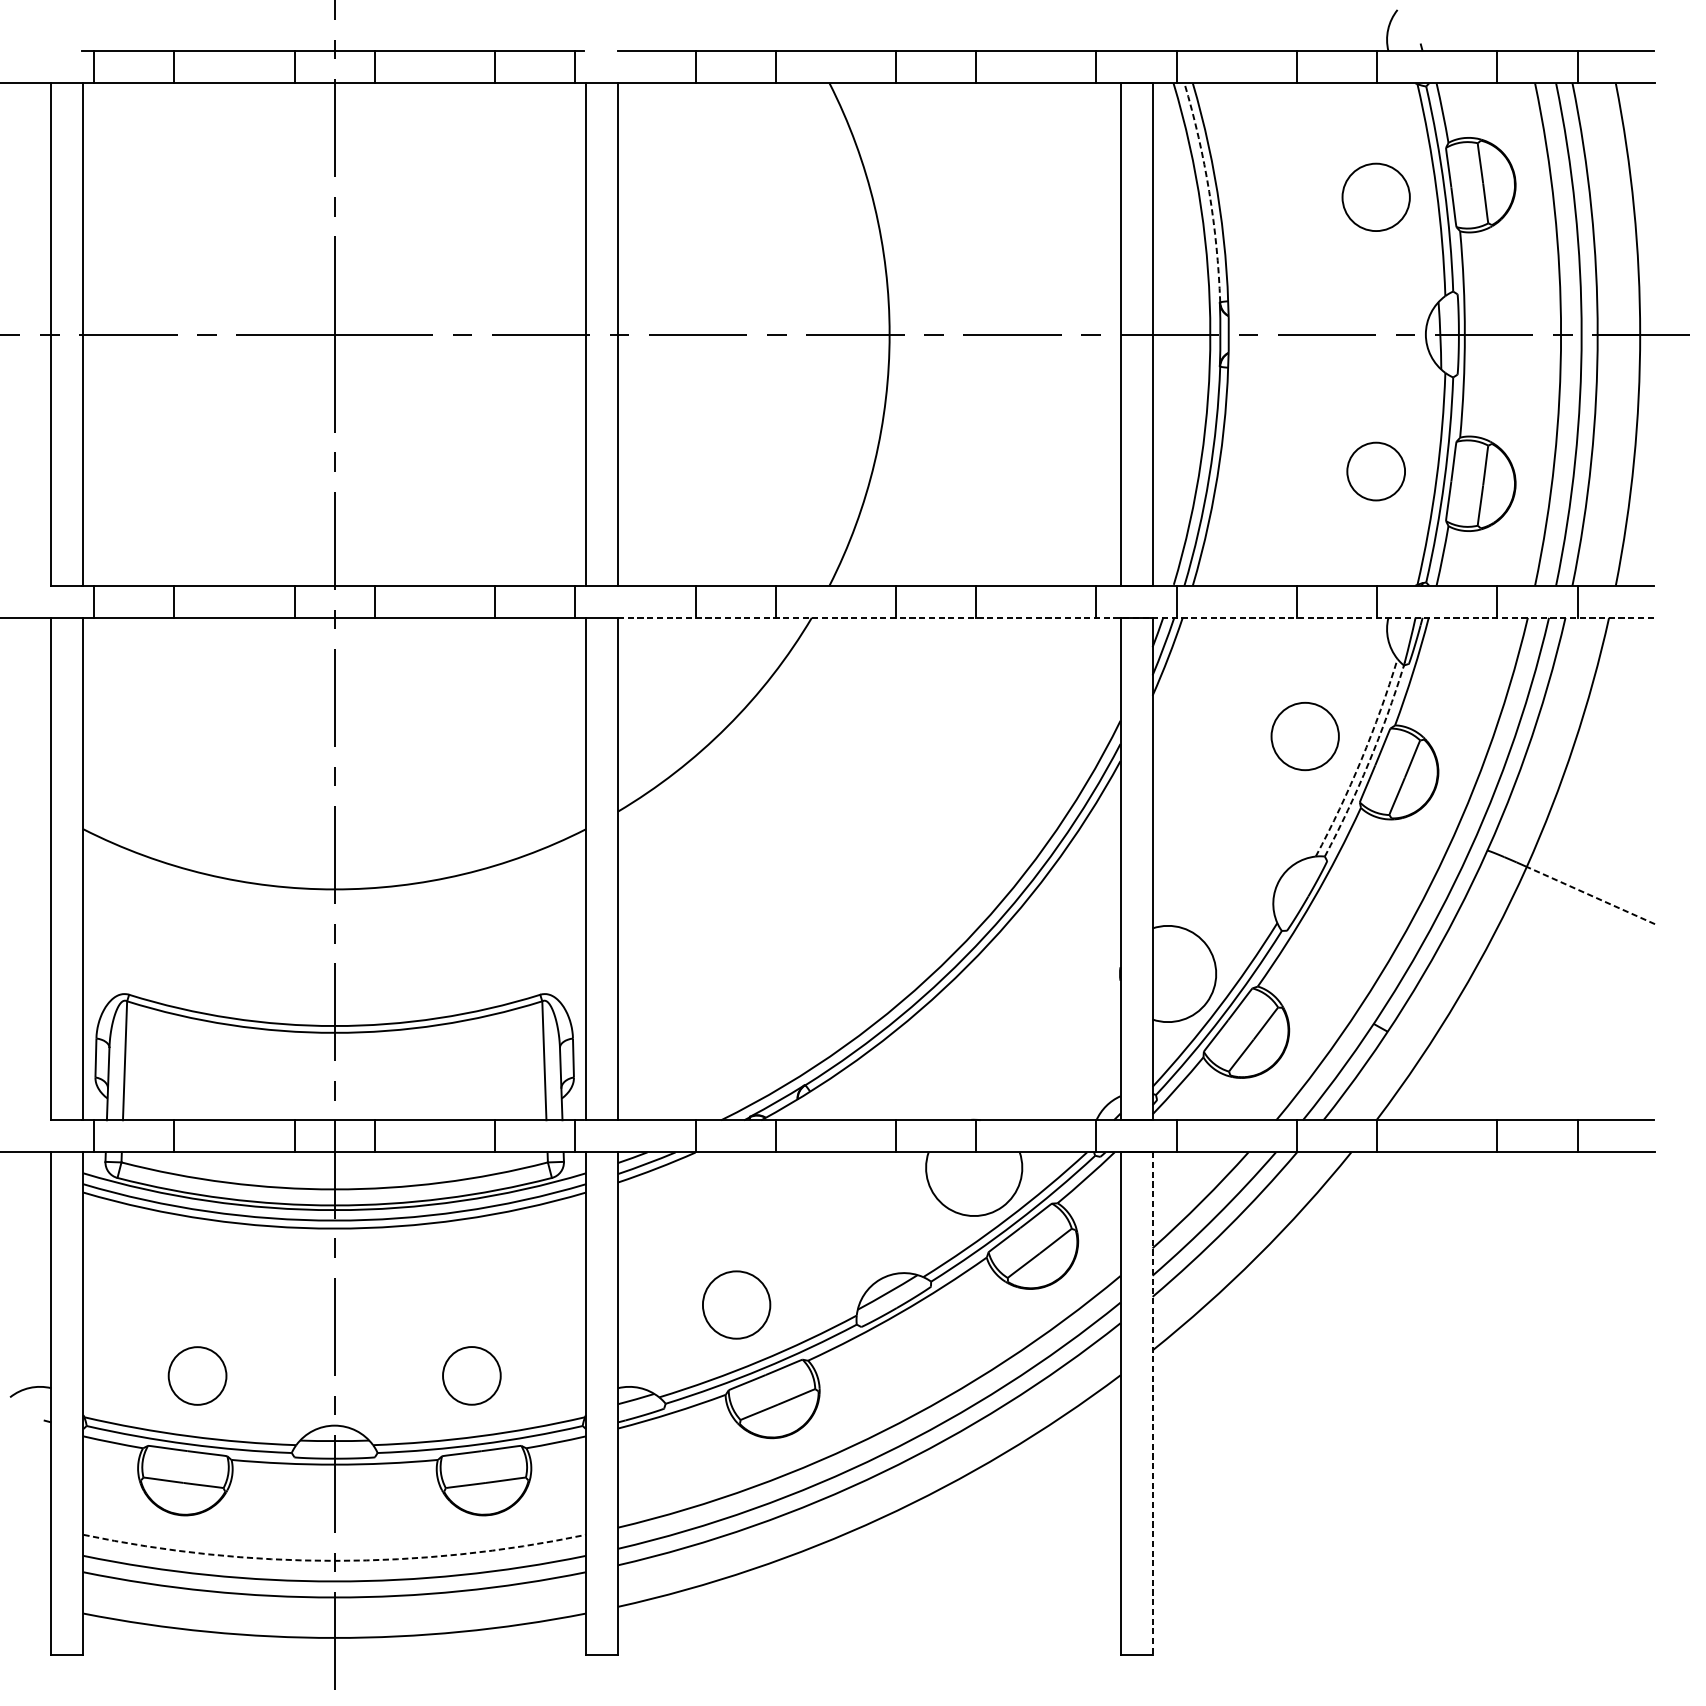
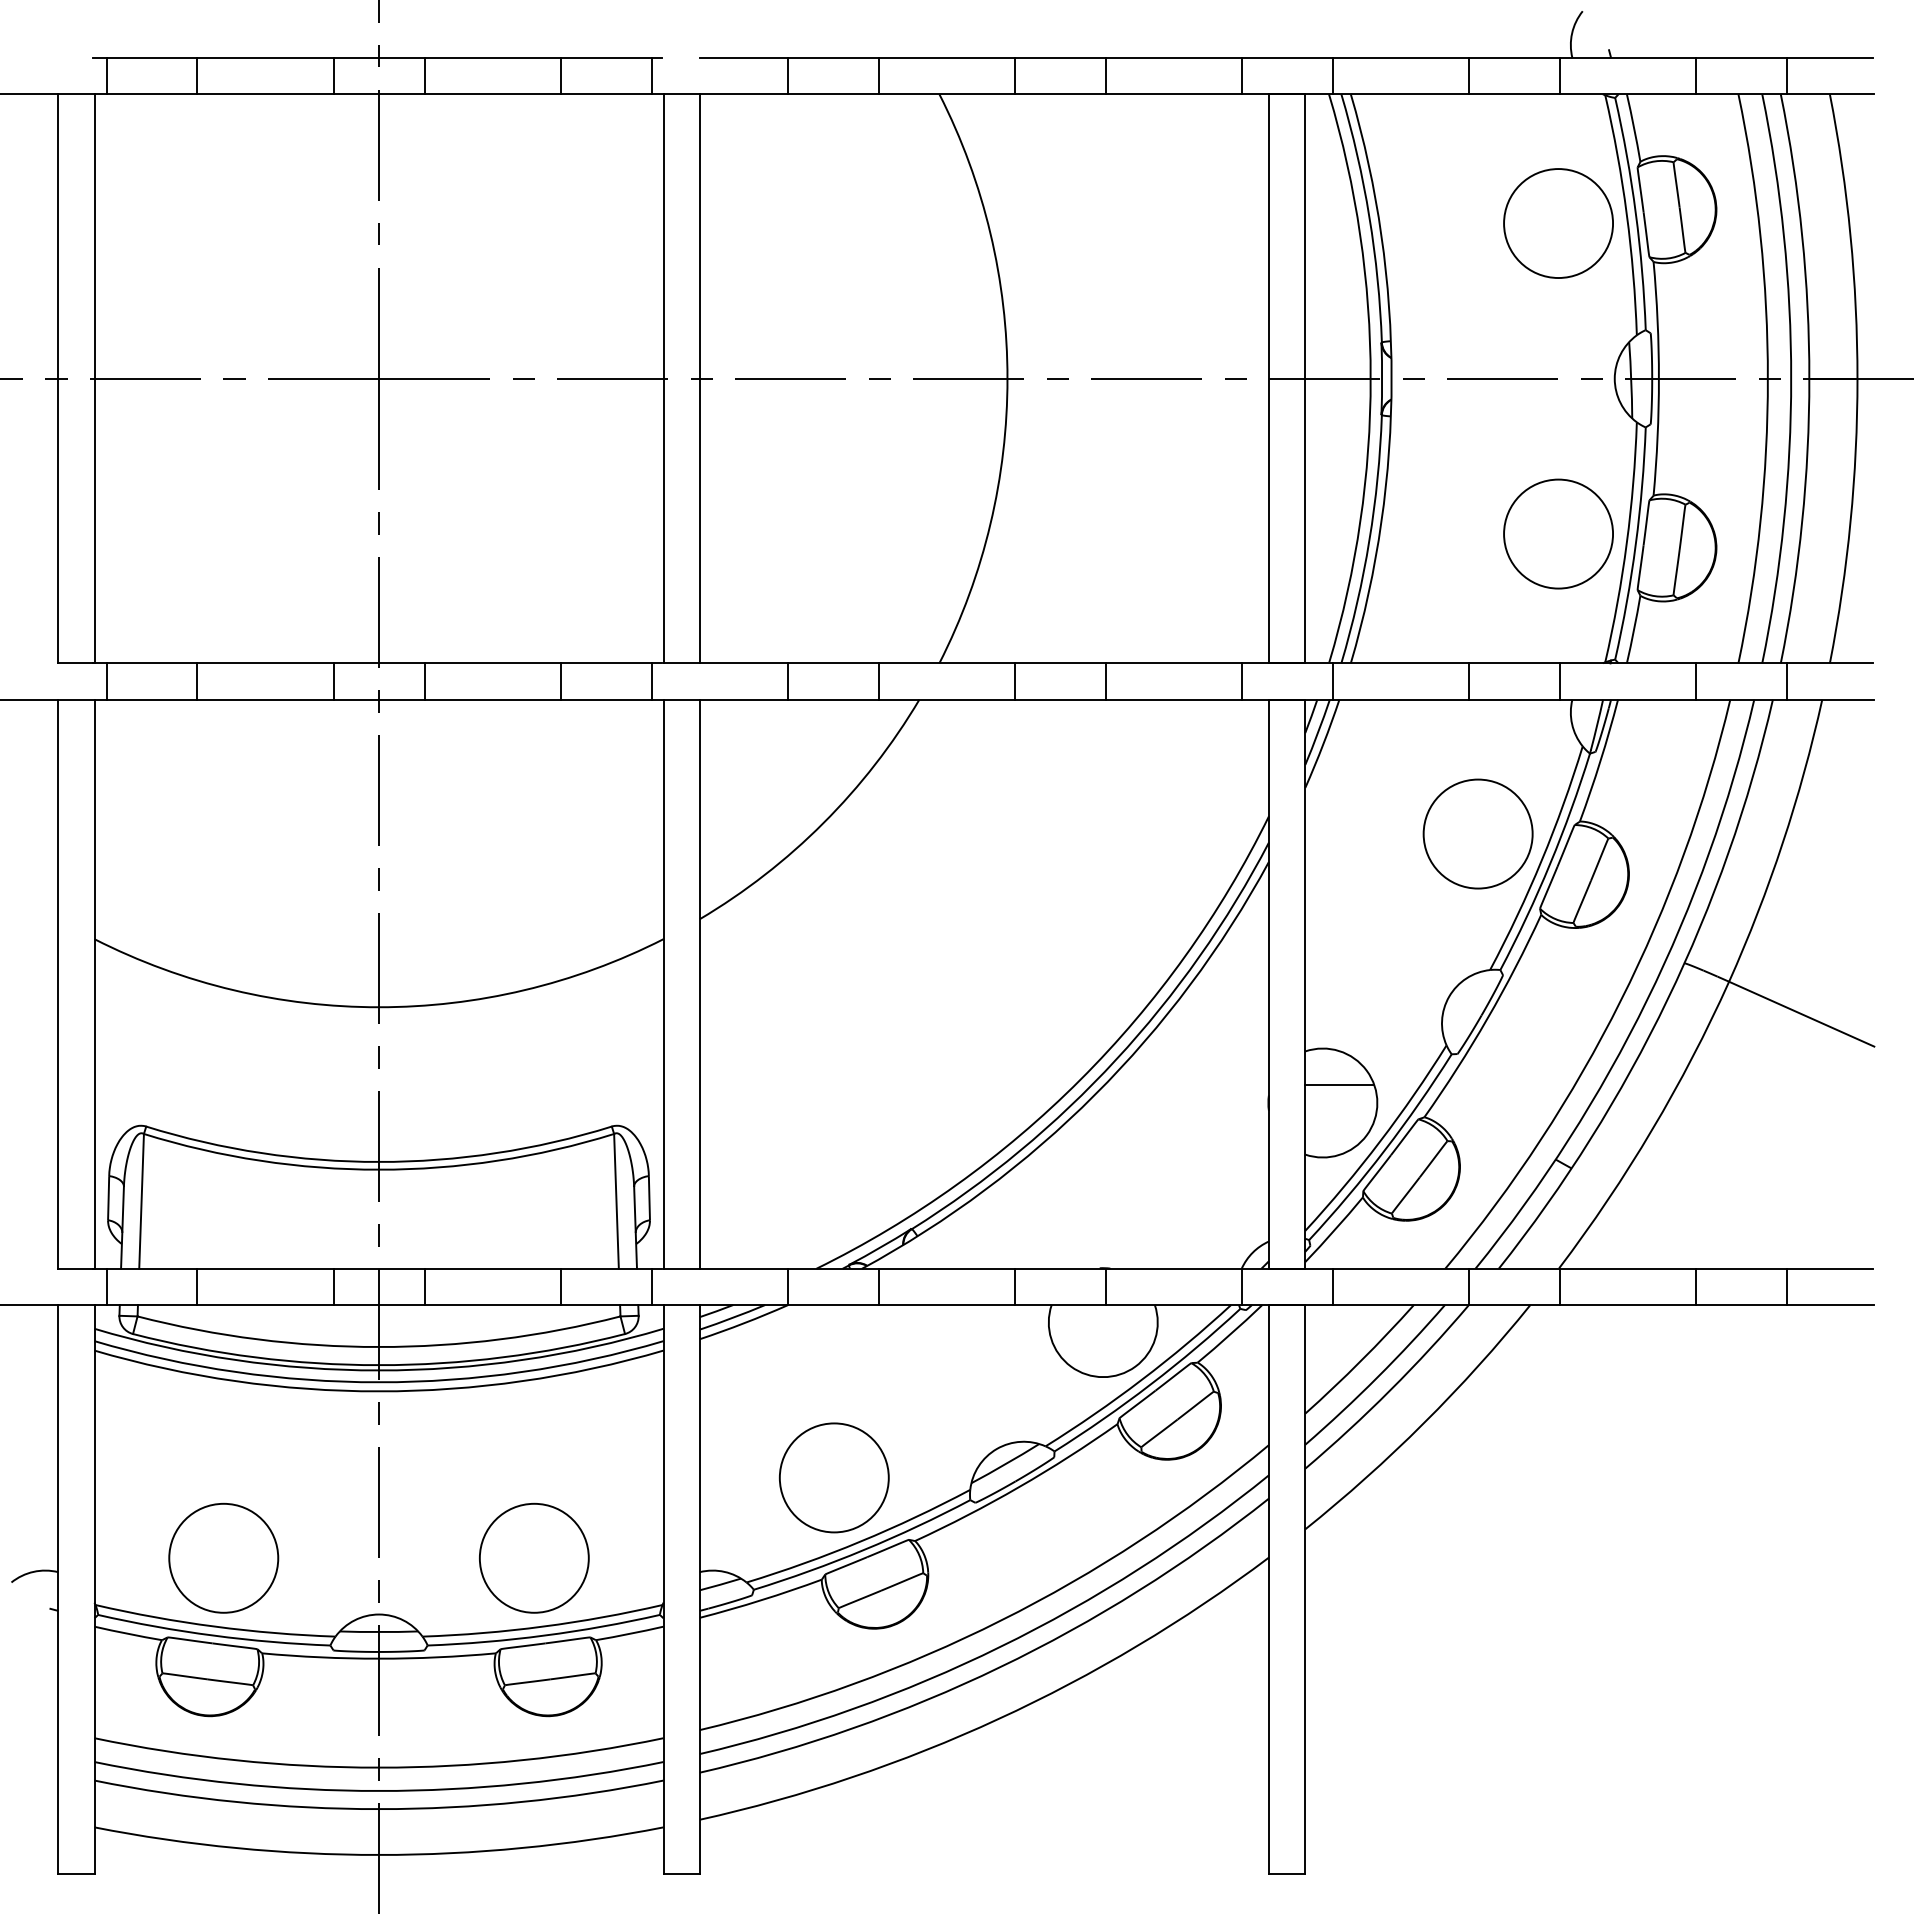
arc: (1209, 192) -> (1369, 217), dashed -> solid
circle: (1376, 197) -> (1558, 223), size x1.43
circle: (1376, 471) -> (1558, 533), size x1.67
line: (1136, 617) -> (1287, 699), dashed -> solid
circle: (1304, 736) -> (1477, 833), size x1.43
arc: (1361, 759) -> (1541, 860), dashed -> solid
arc: (1369, 762) -> (1550, 863), dashed -> solid
line: (1590, 895) -> (1801, 1014), dashed -> solid
line: (1182, 957) -> (1339, 1084), added
circle: (736, 1304) -> (833, 1477), size x1.43
circle: (197, 1375) -> (223, 1557), size x1.67
circle: (471, 1375) -> (534, 1557), size x1.67
line: (1152, 1403) -> (1305, 1589), dashed -> solid
arc: (335, 1560) -> (379, 1767), dashed -> solid

